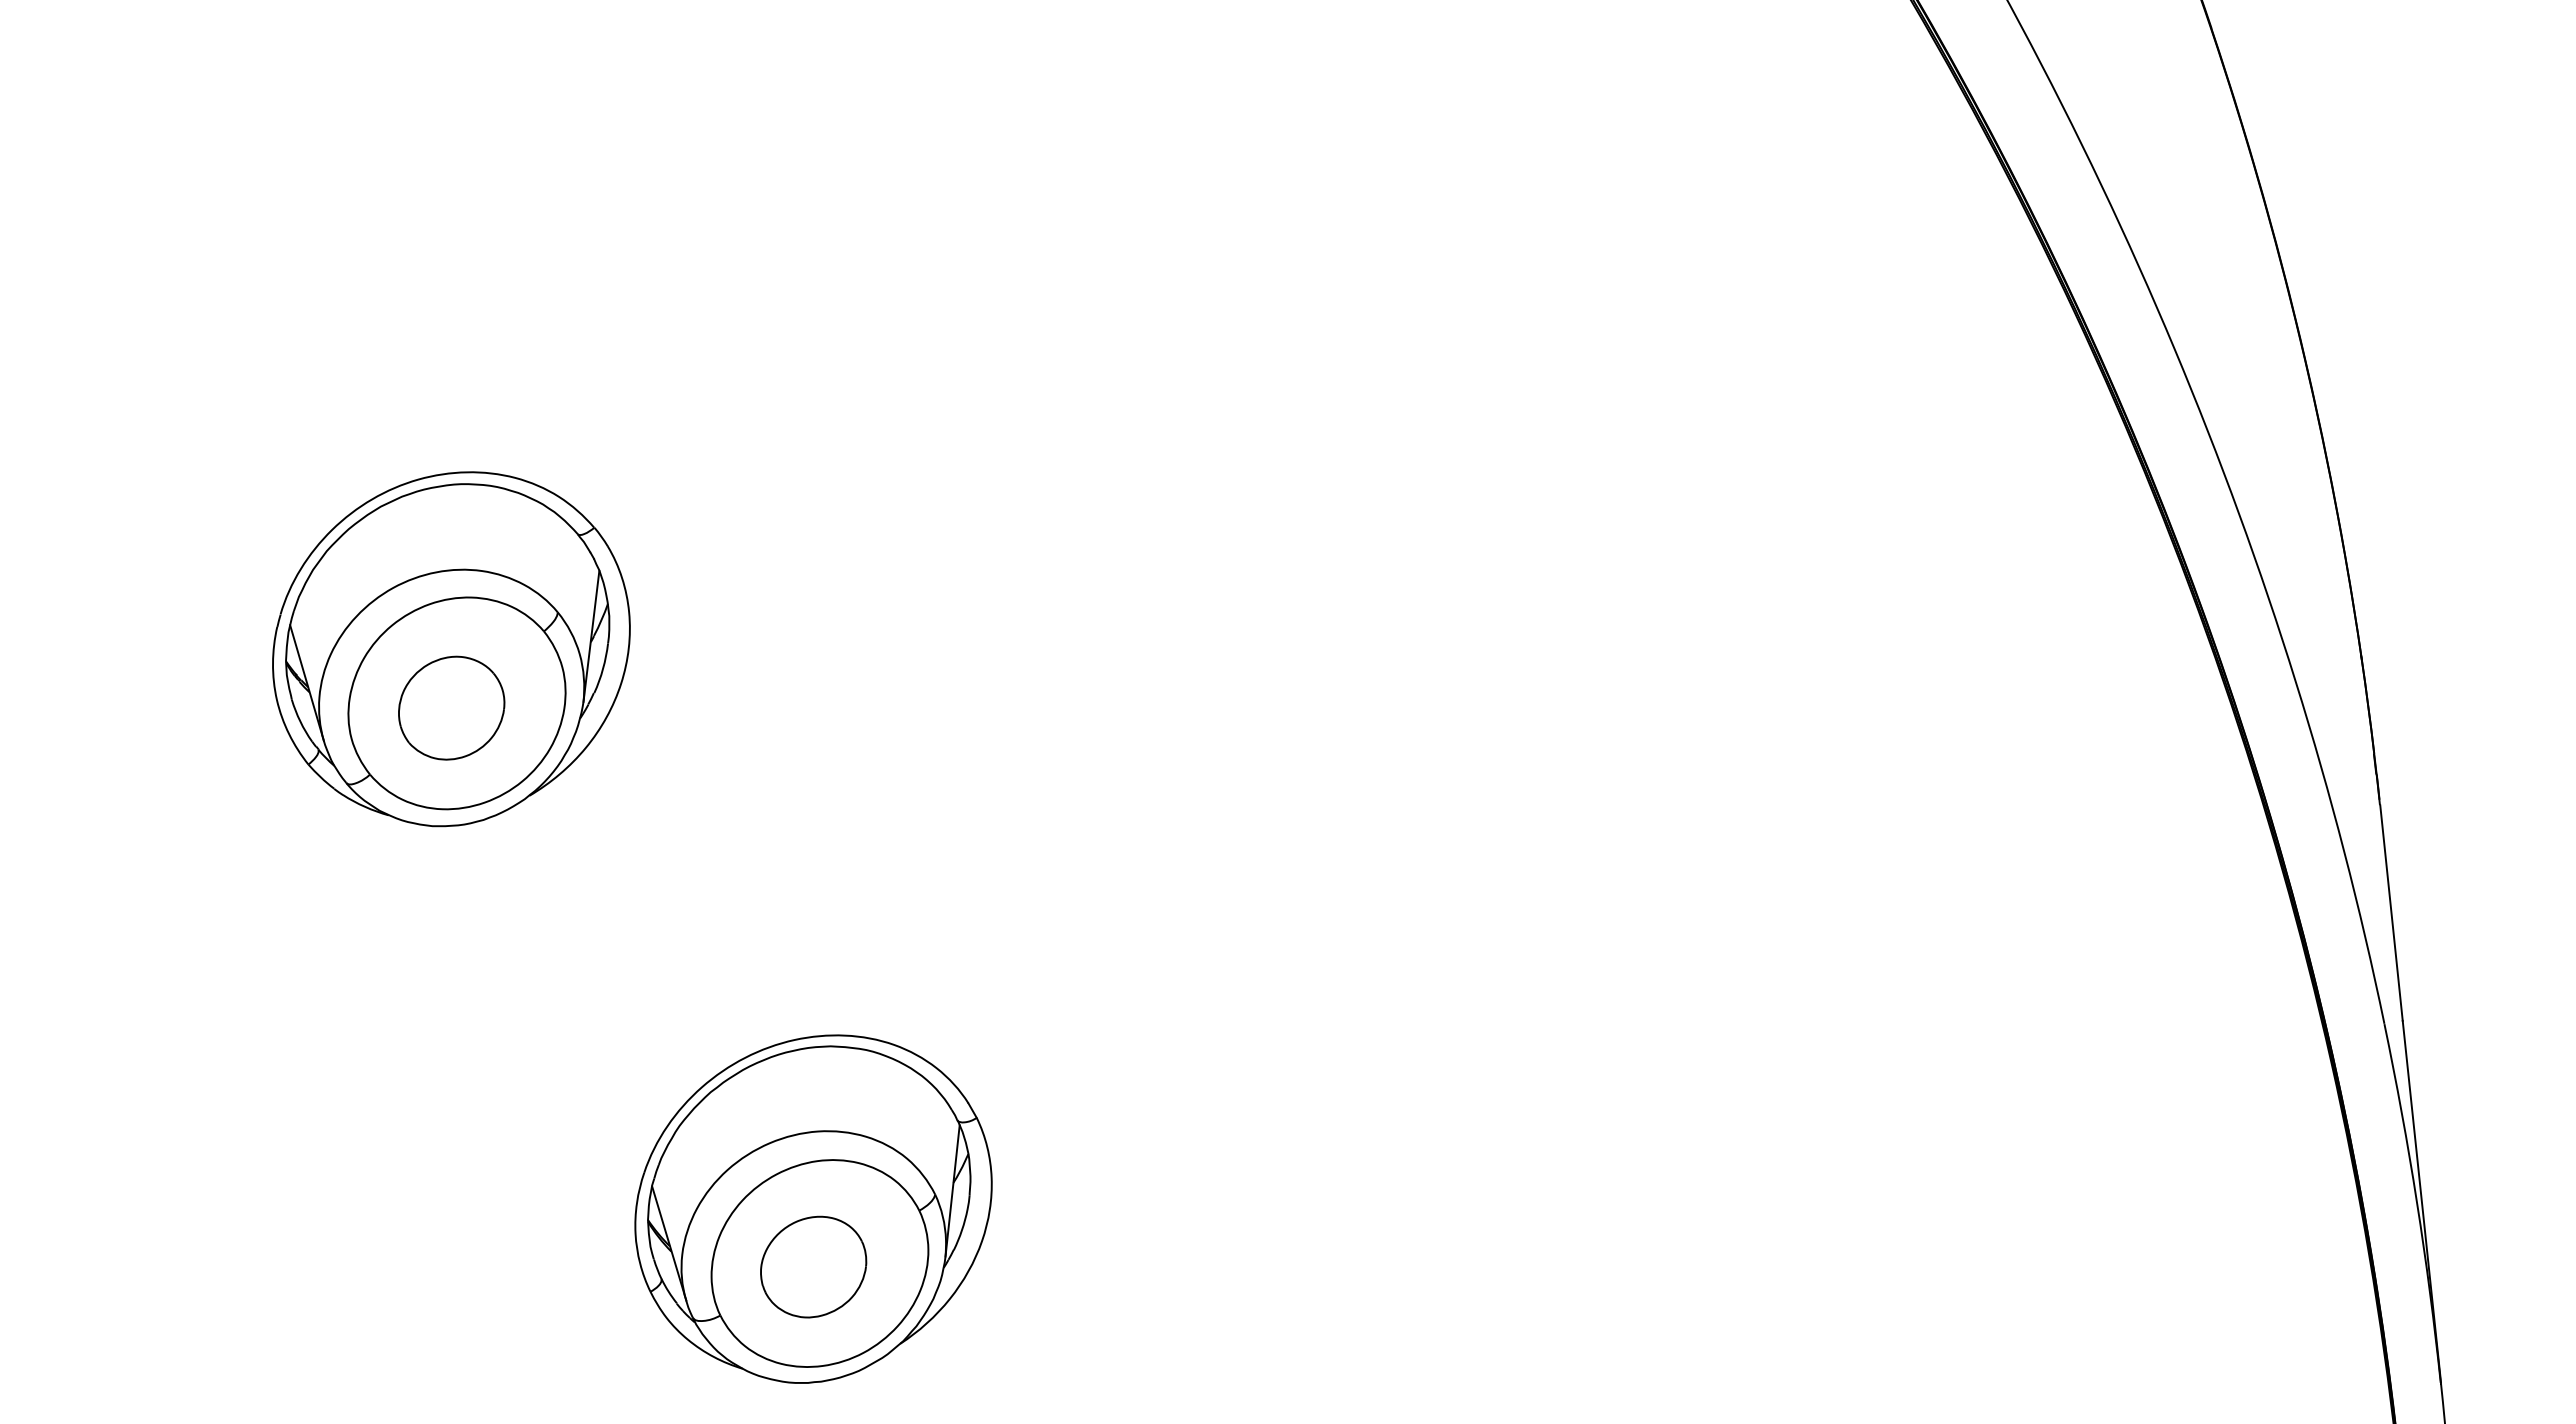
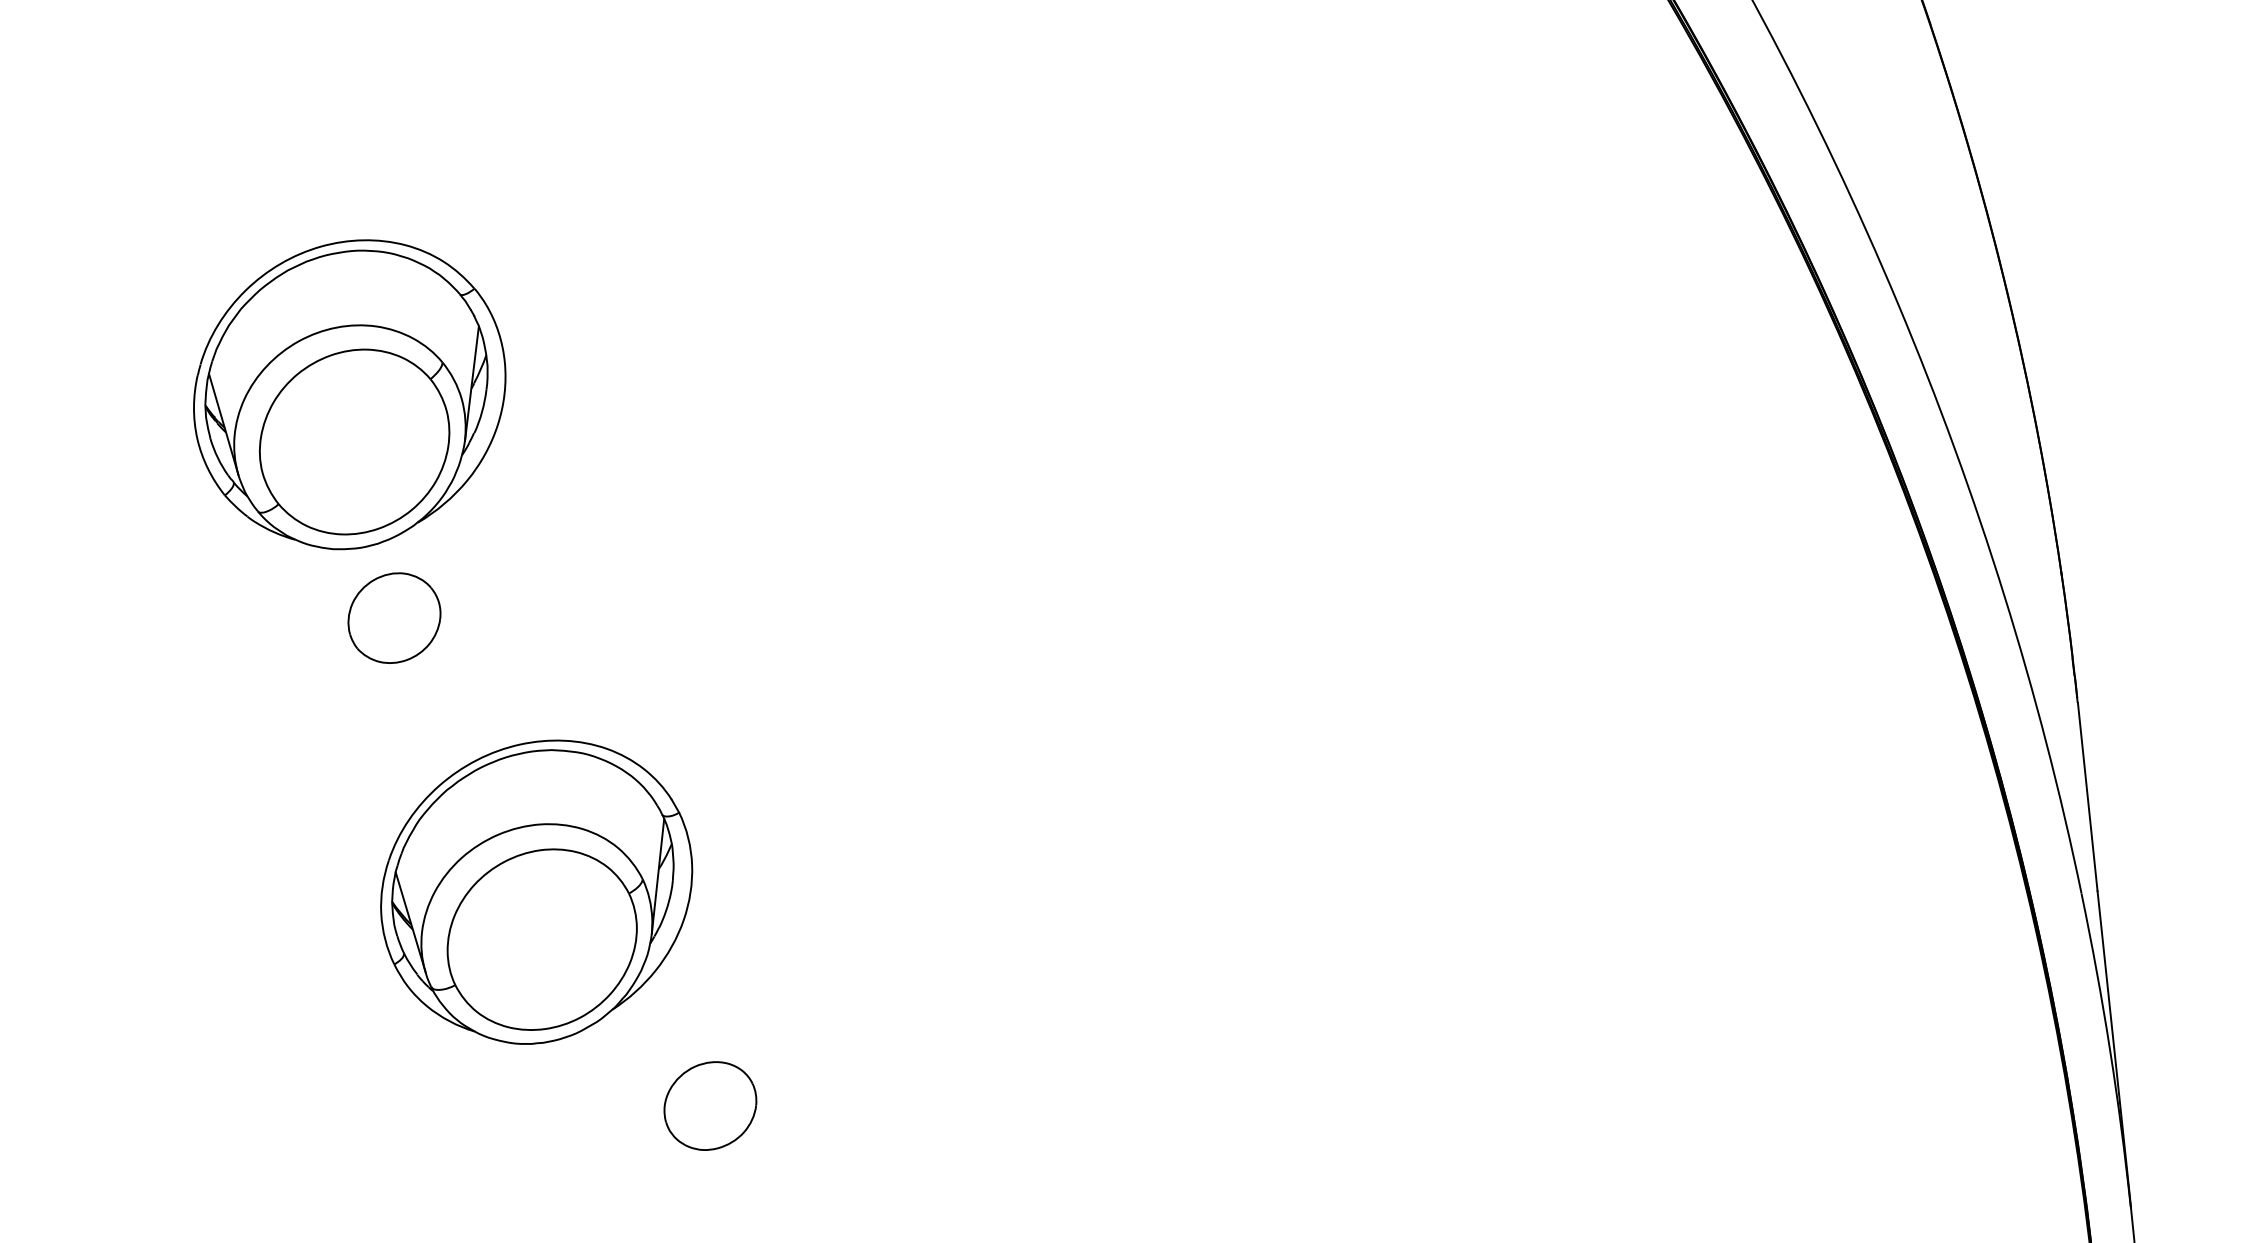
part: (451, 649) -> (349, 394), moved
part: (813, 1208) -> (536, 891), moved

